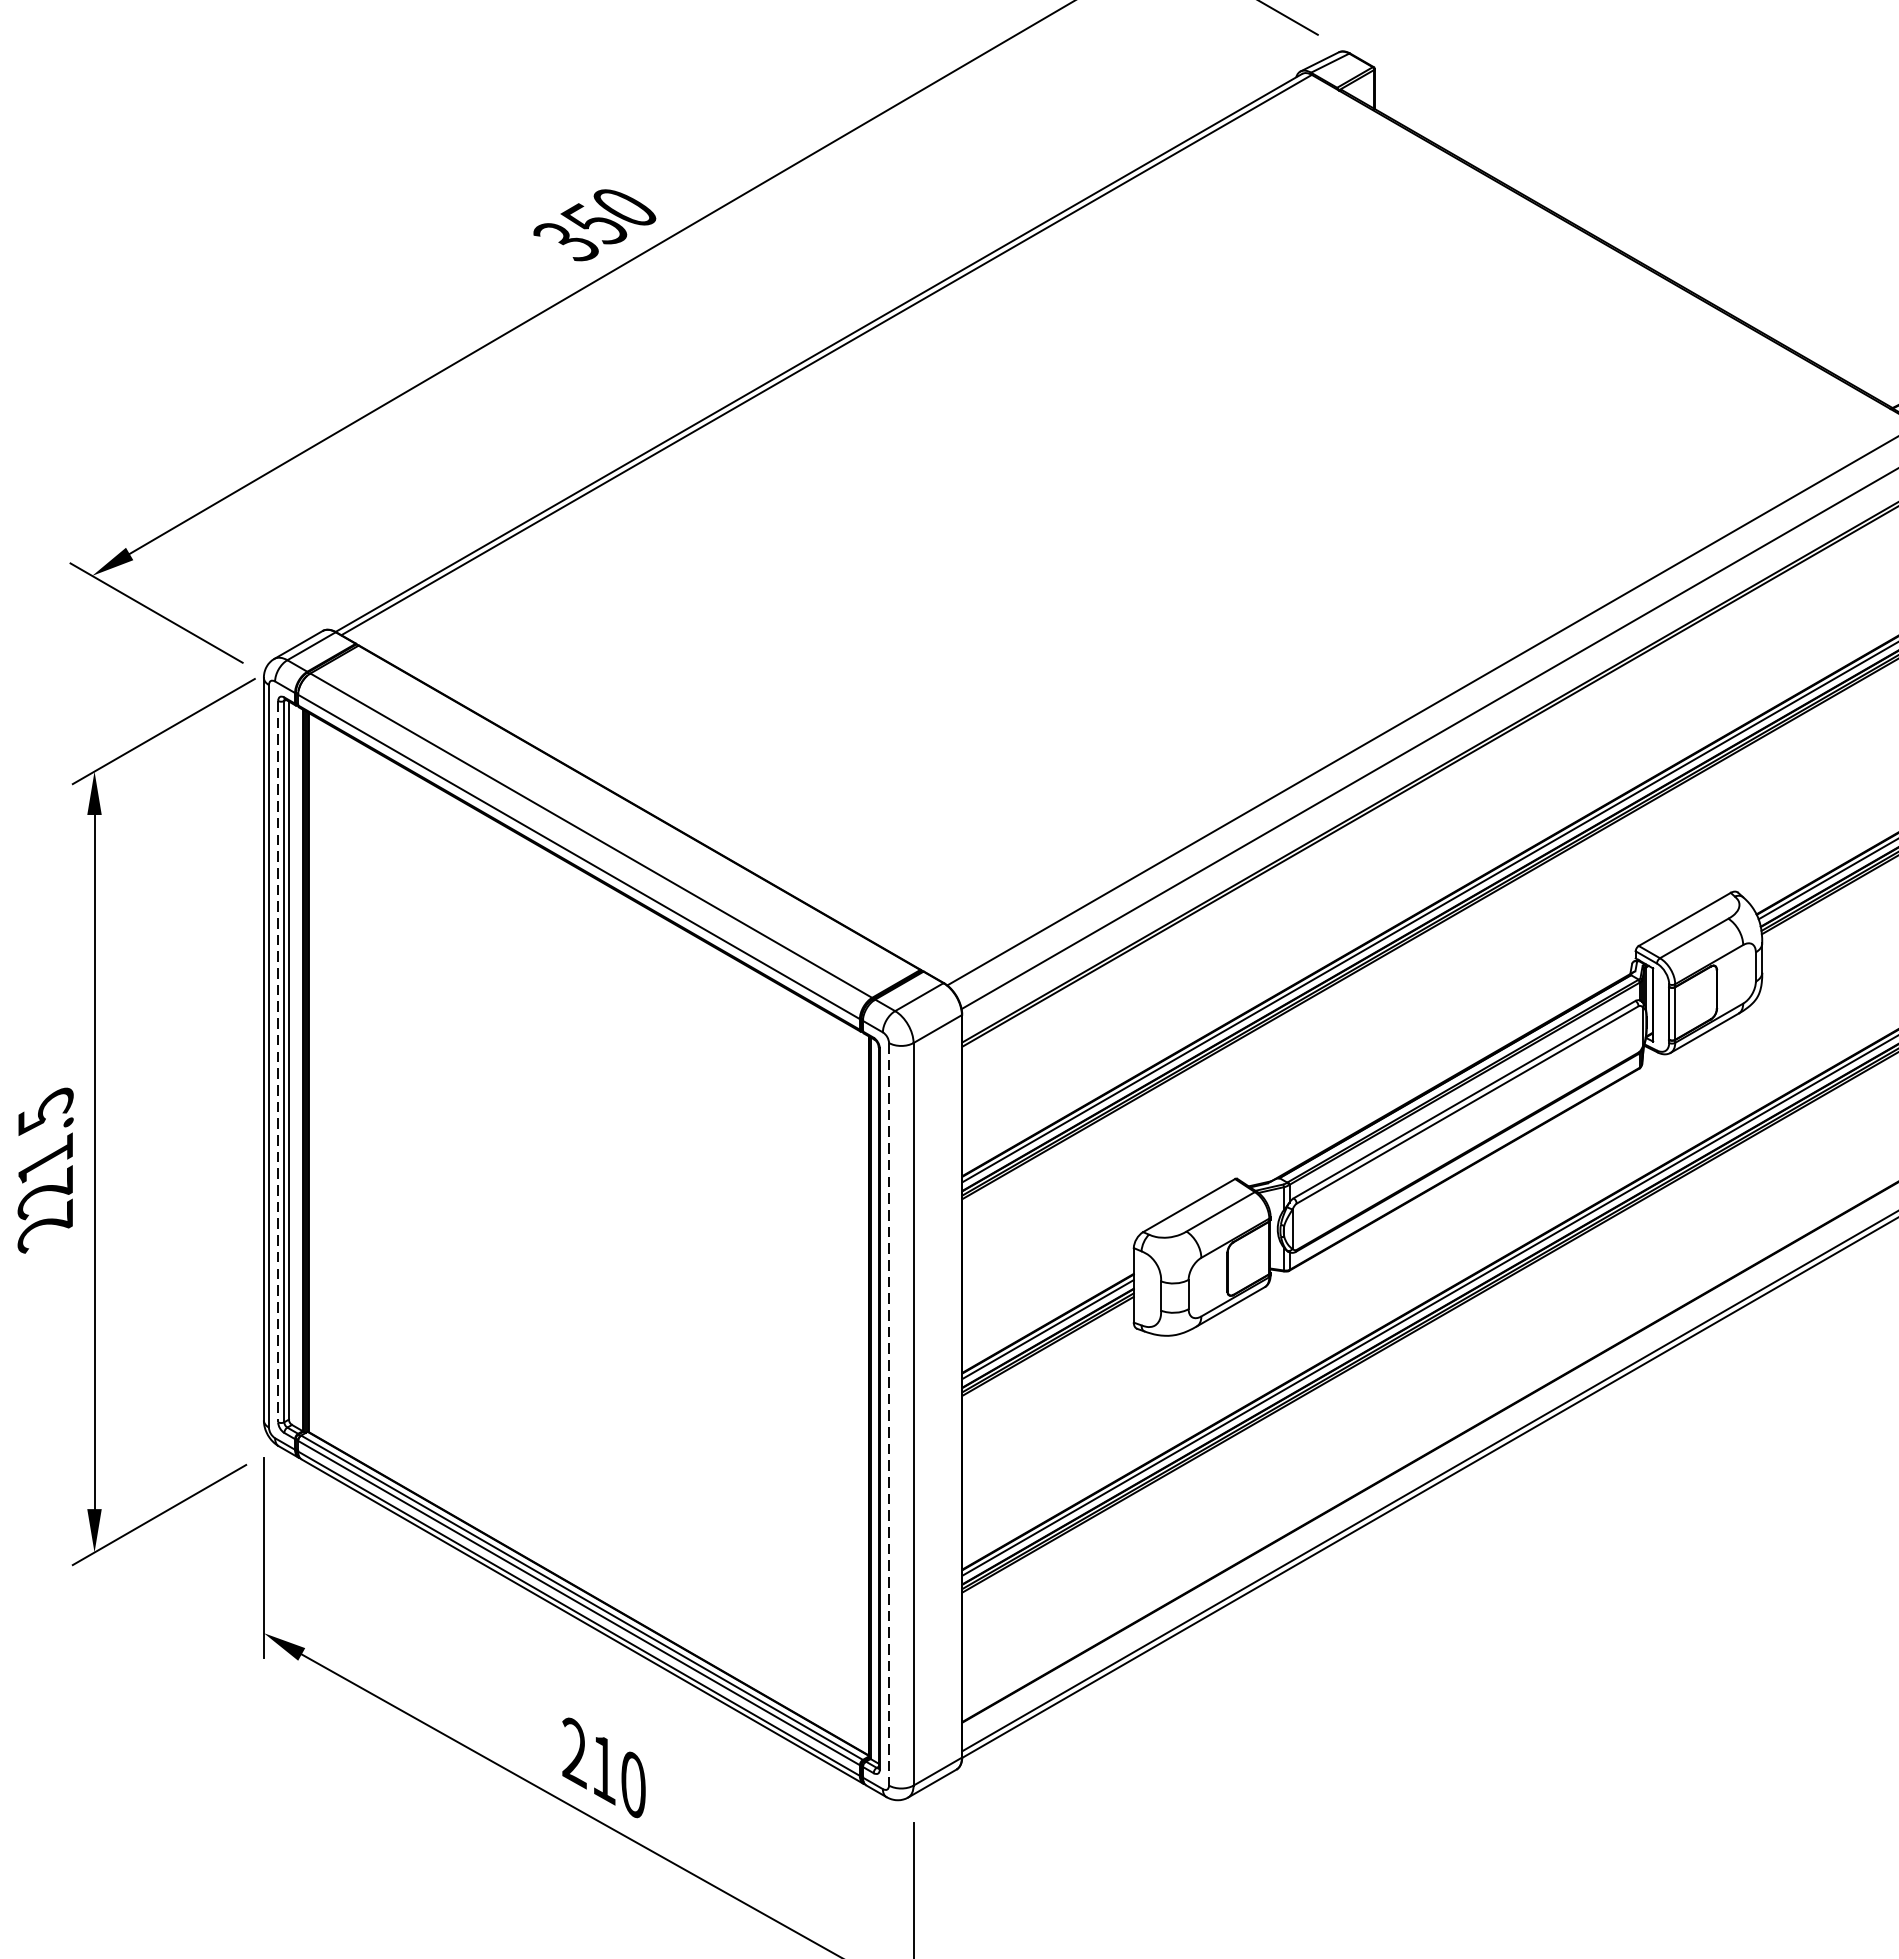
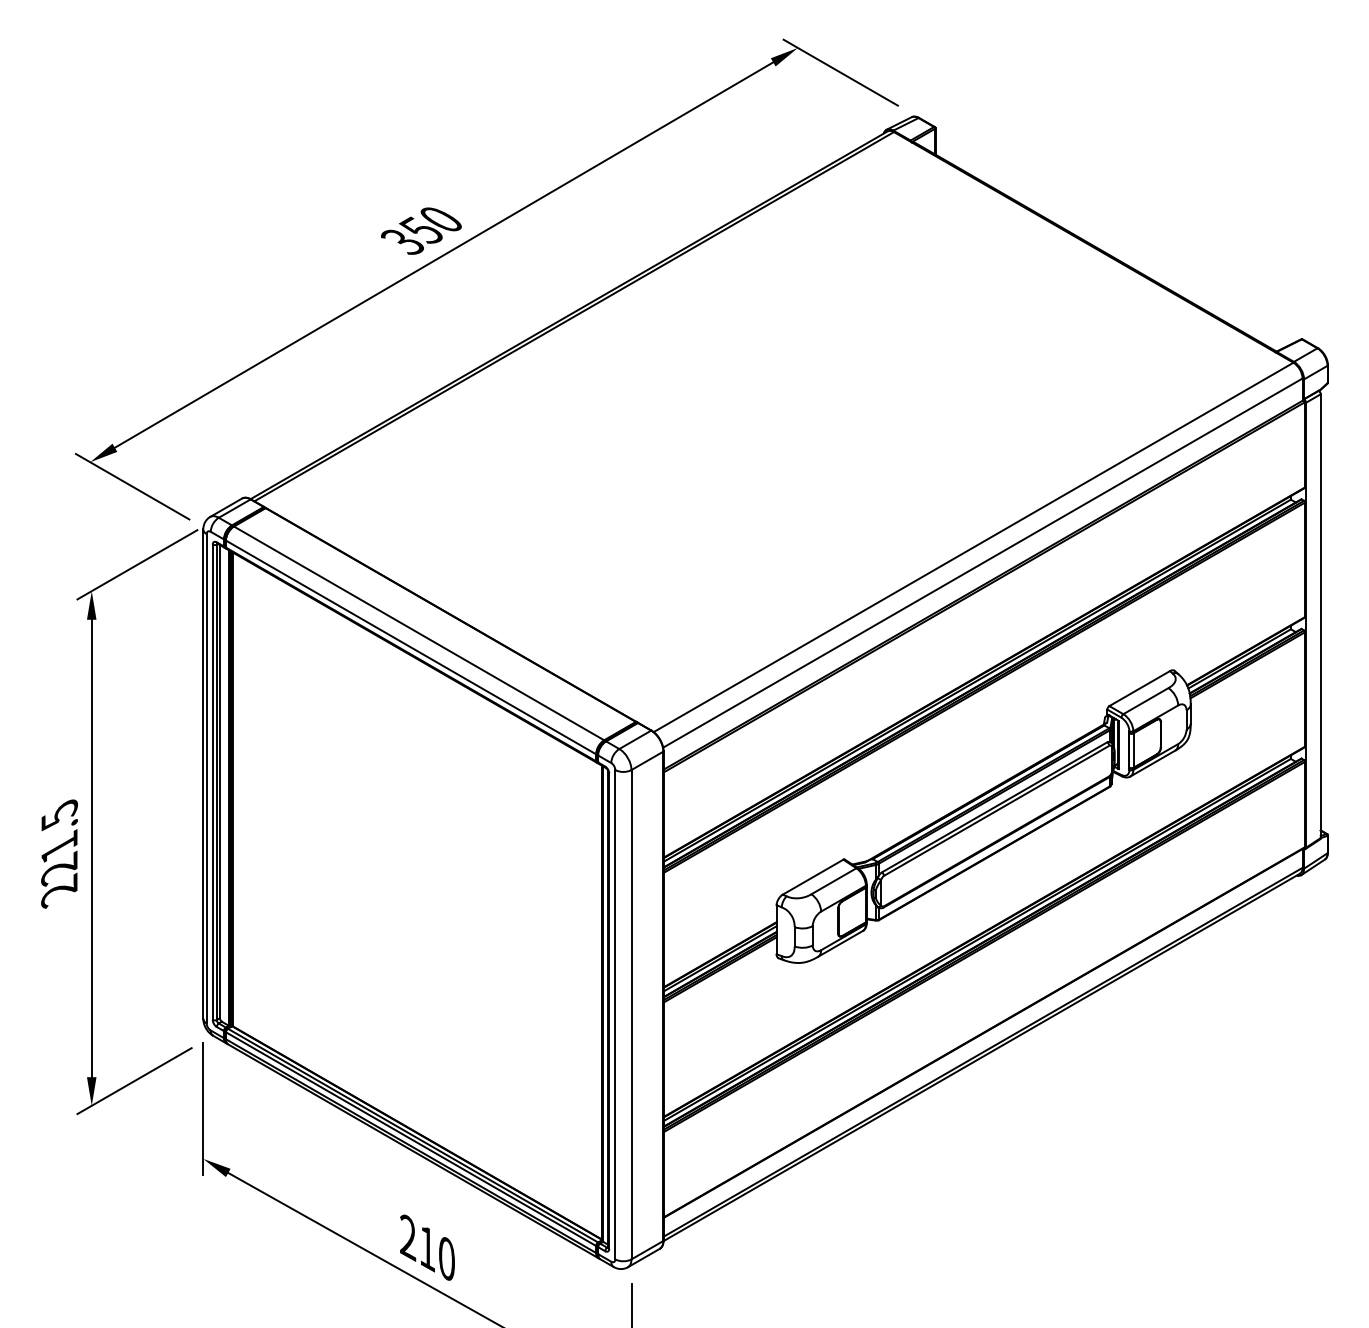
line: (277, 1061) -> (212, 782), dashed -> solid
line: (889, 1413) -> (615, 1014), dashed -> solid

